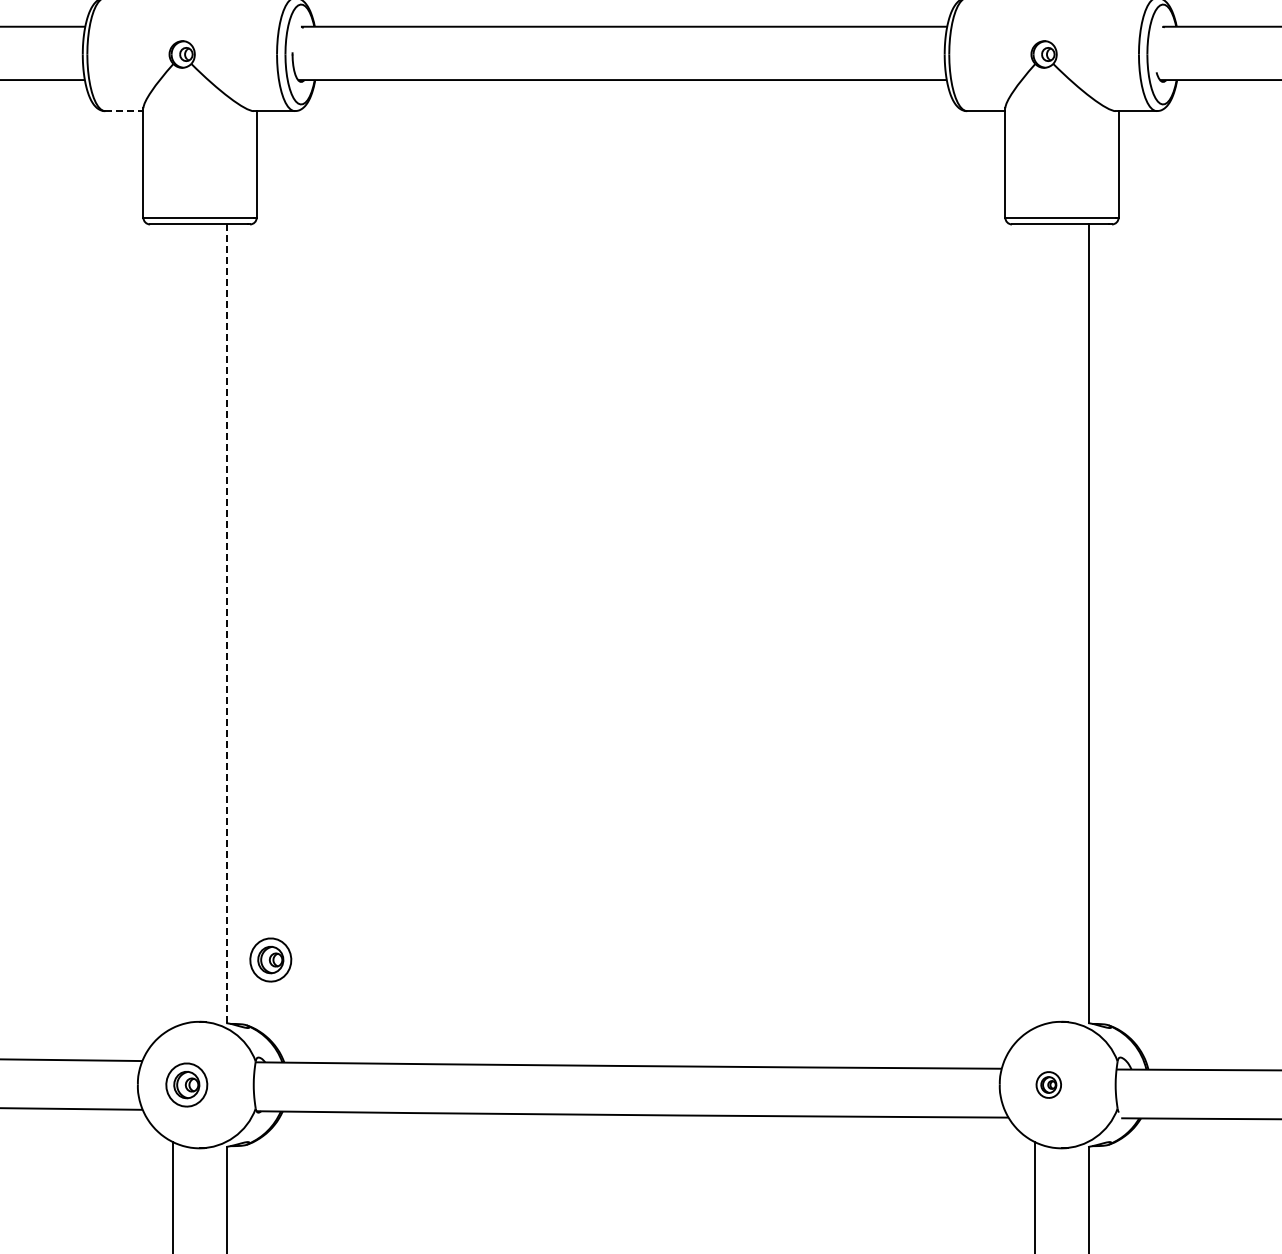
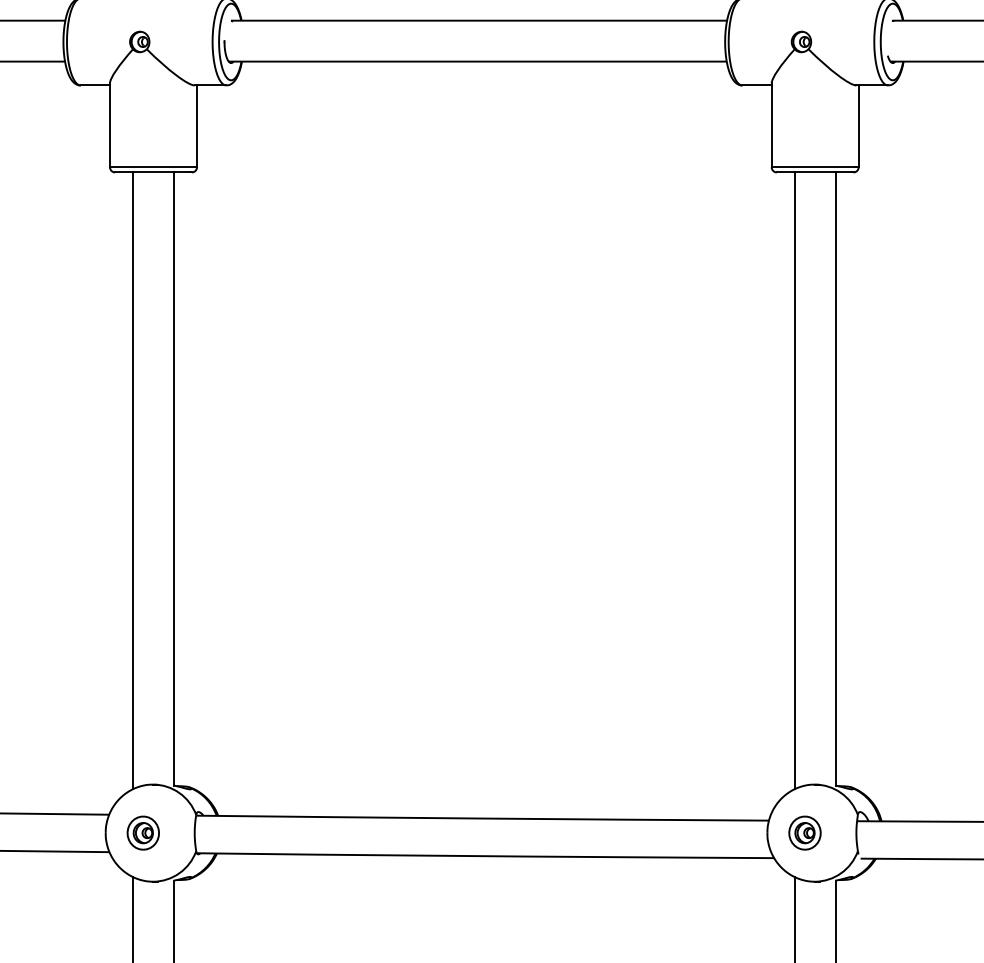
line: (124, 111) -> (95, 85), dashed -> solid
line: (226, 623) -> (173, 478), dashed -> solid
line: (173, 625) -> (133, 480), added
line: (1035, 625) -> (794, 480), added
part: (270, 959) -> (207, 736), removed
part: (1048, 1084) -> (804, 832), size x1.67

